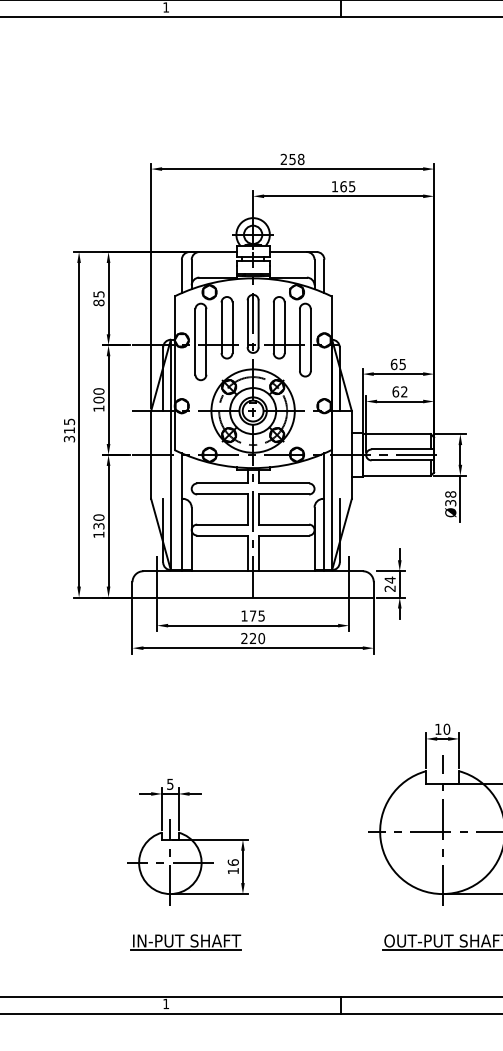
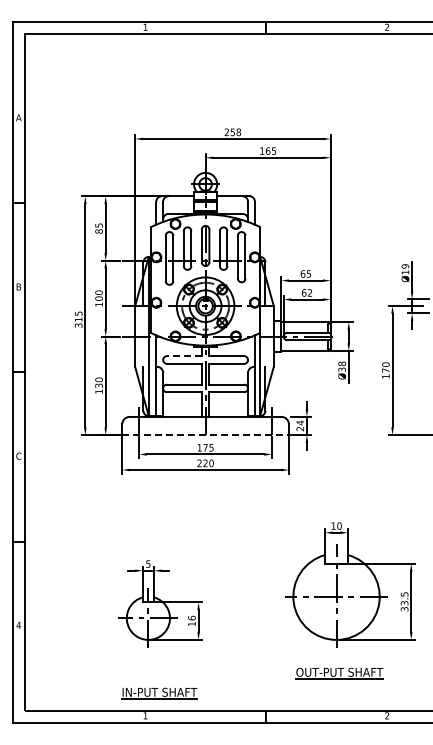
line: (221, 483) -> (183, 356), solid -> dashed
line: (254, 598) -> (206, 435), solid -> dashed
part: (186, 942) -> (159, 693), moved

